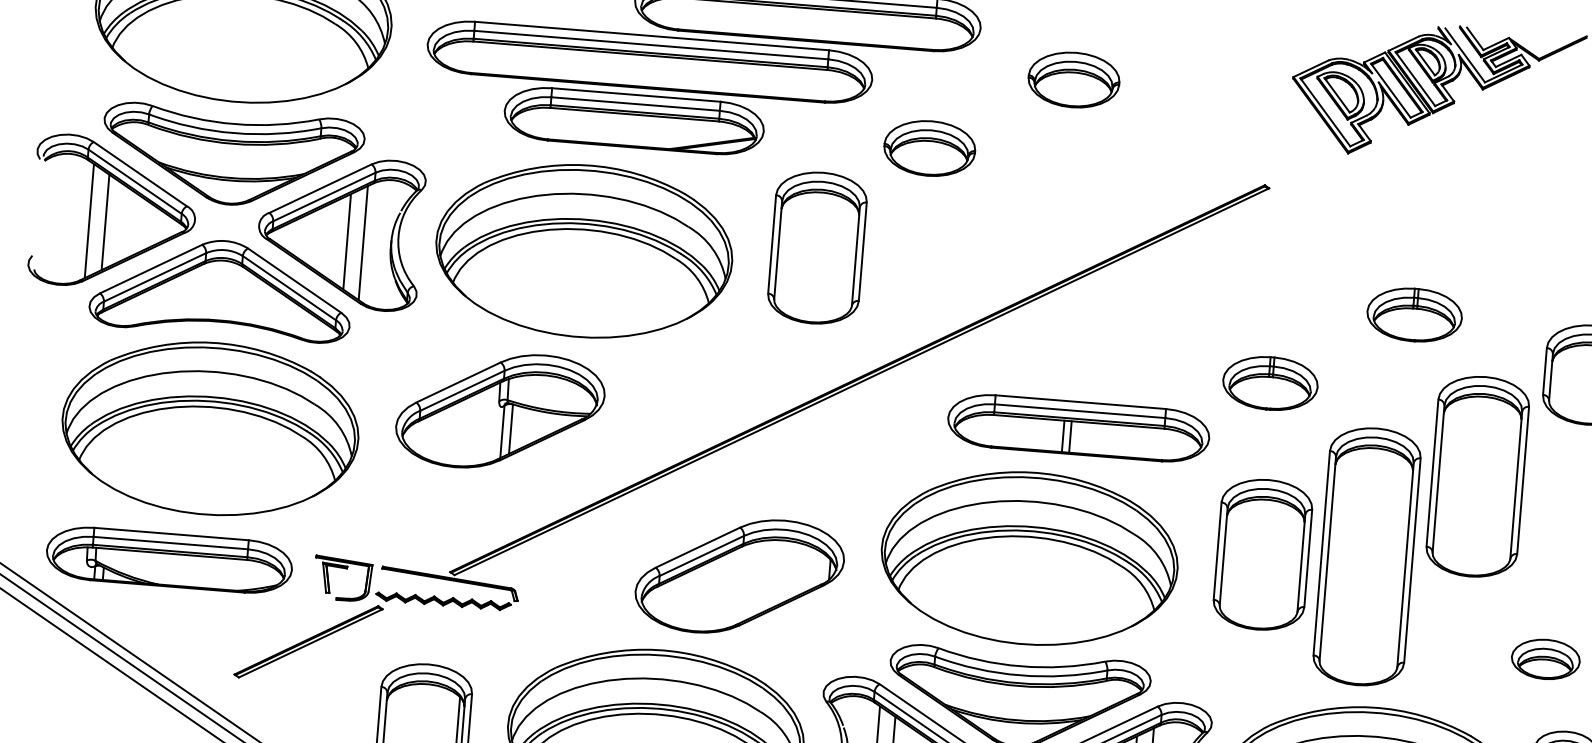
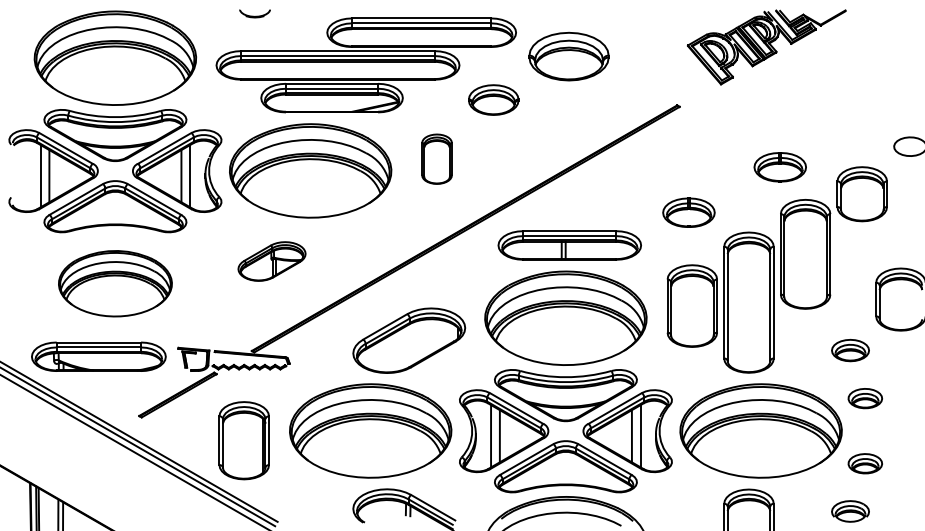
part: (1073, 79) -> (568, 56), size x1.6
part: (816, 248) -> (436, 159), size x0.6
part: (1413, 315) -> (779, 167), moved
part: (499, 411) -> (271, 261), size x0.6
part: (210, 428) -> (115, 283), size x0.7
part: (1078, 428) -> (569, 245), moved

